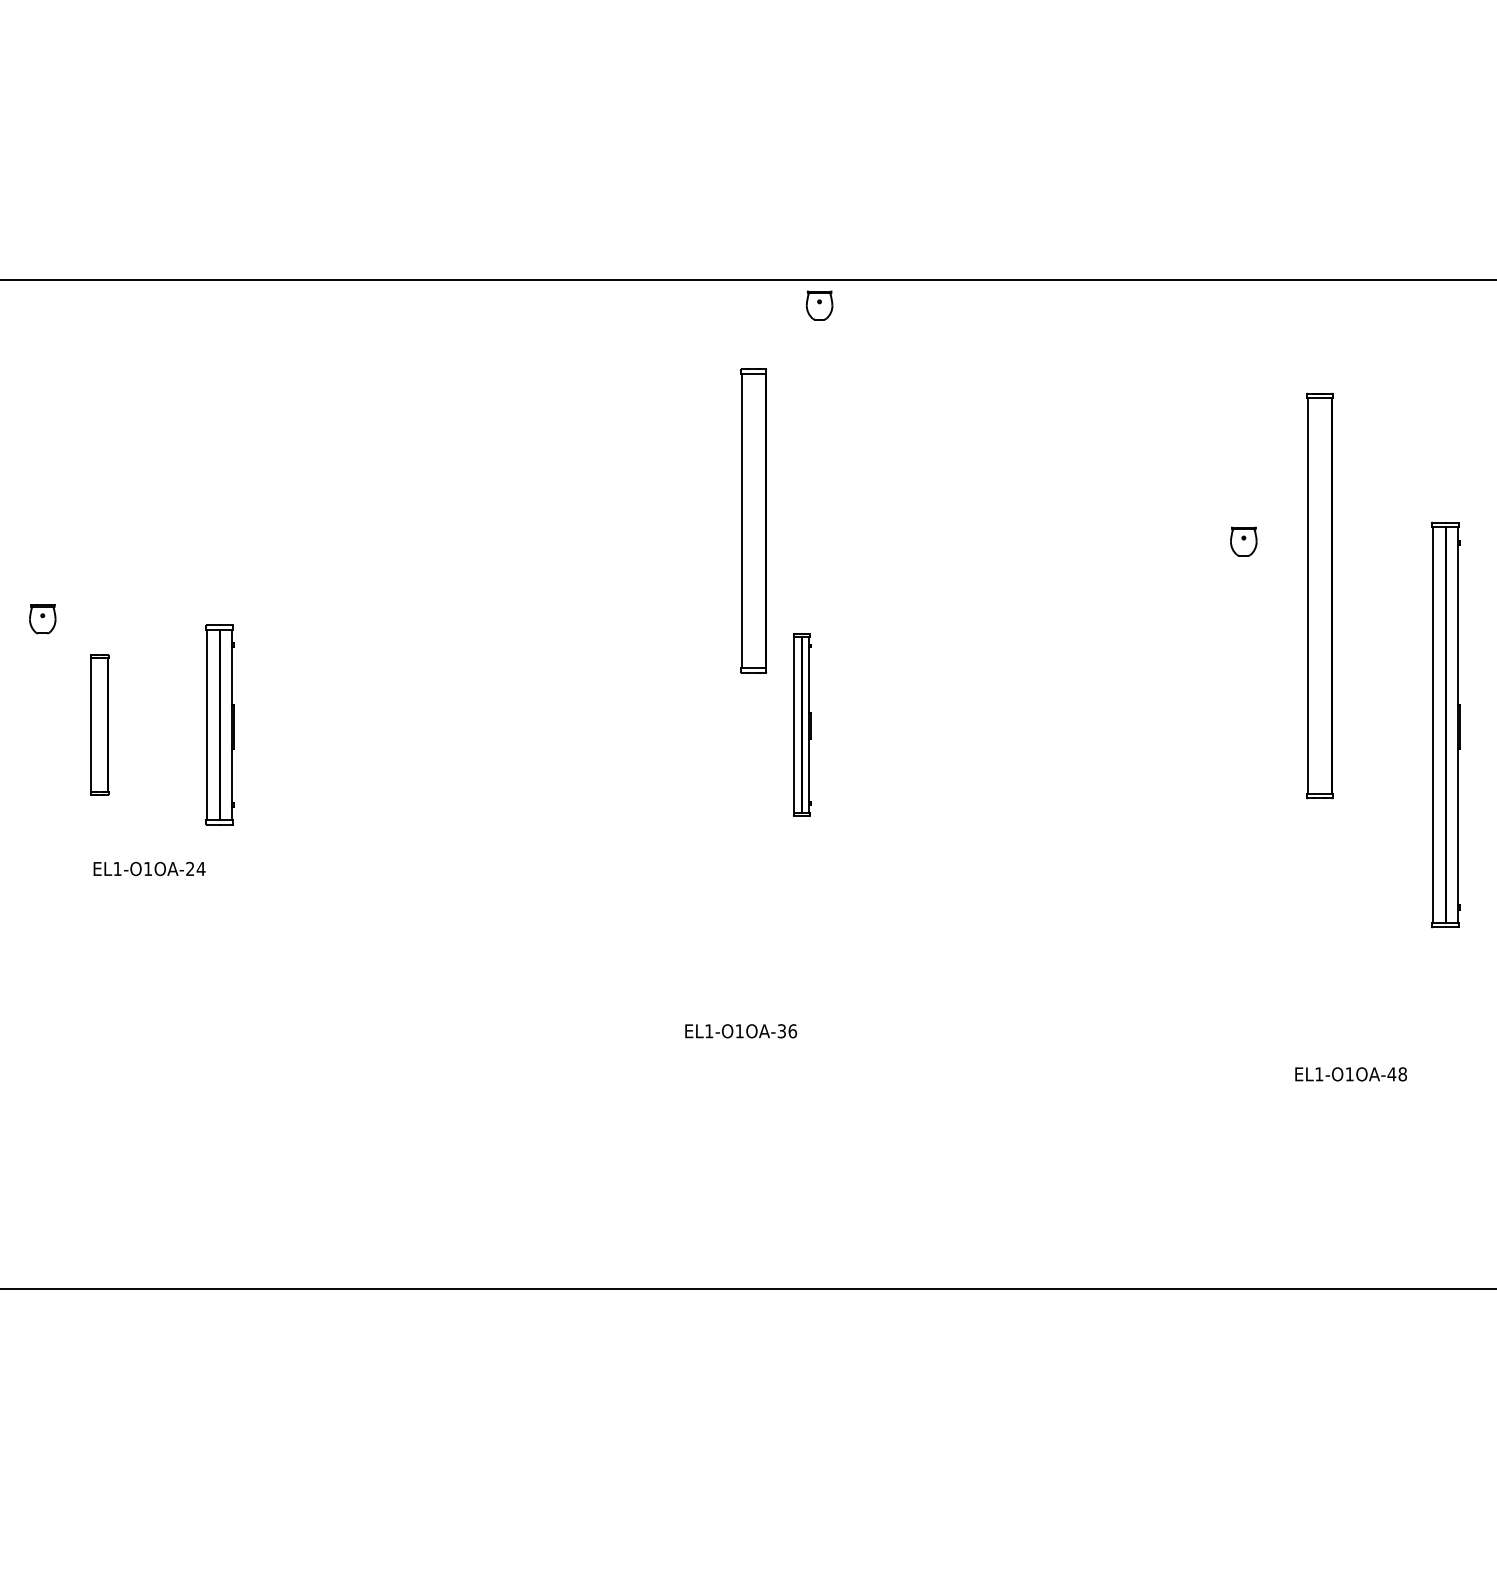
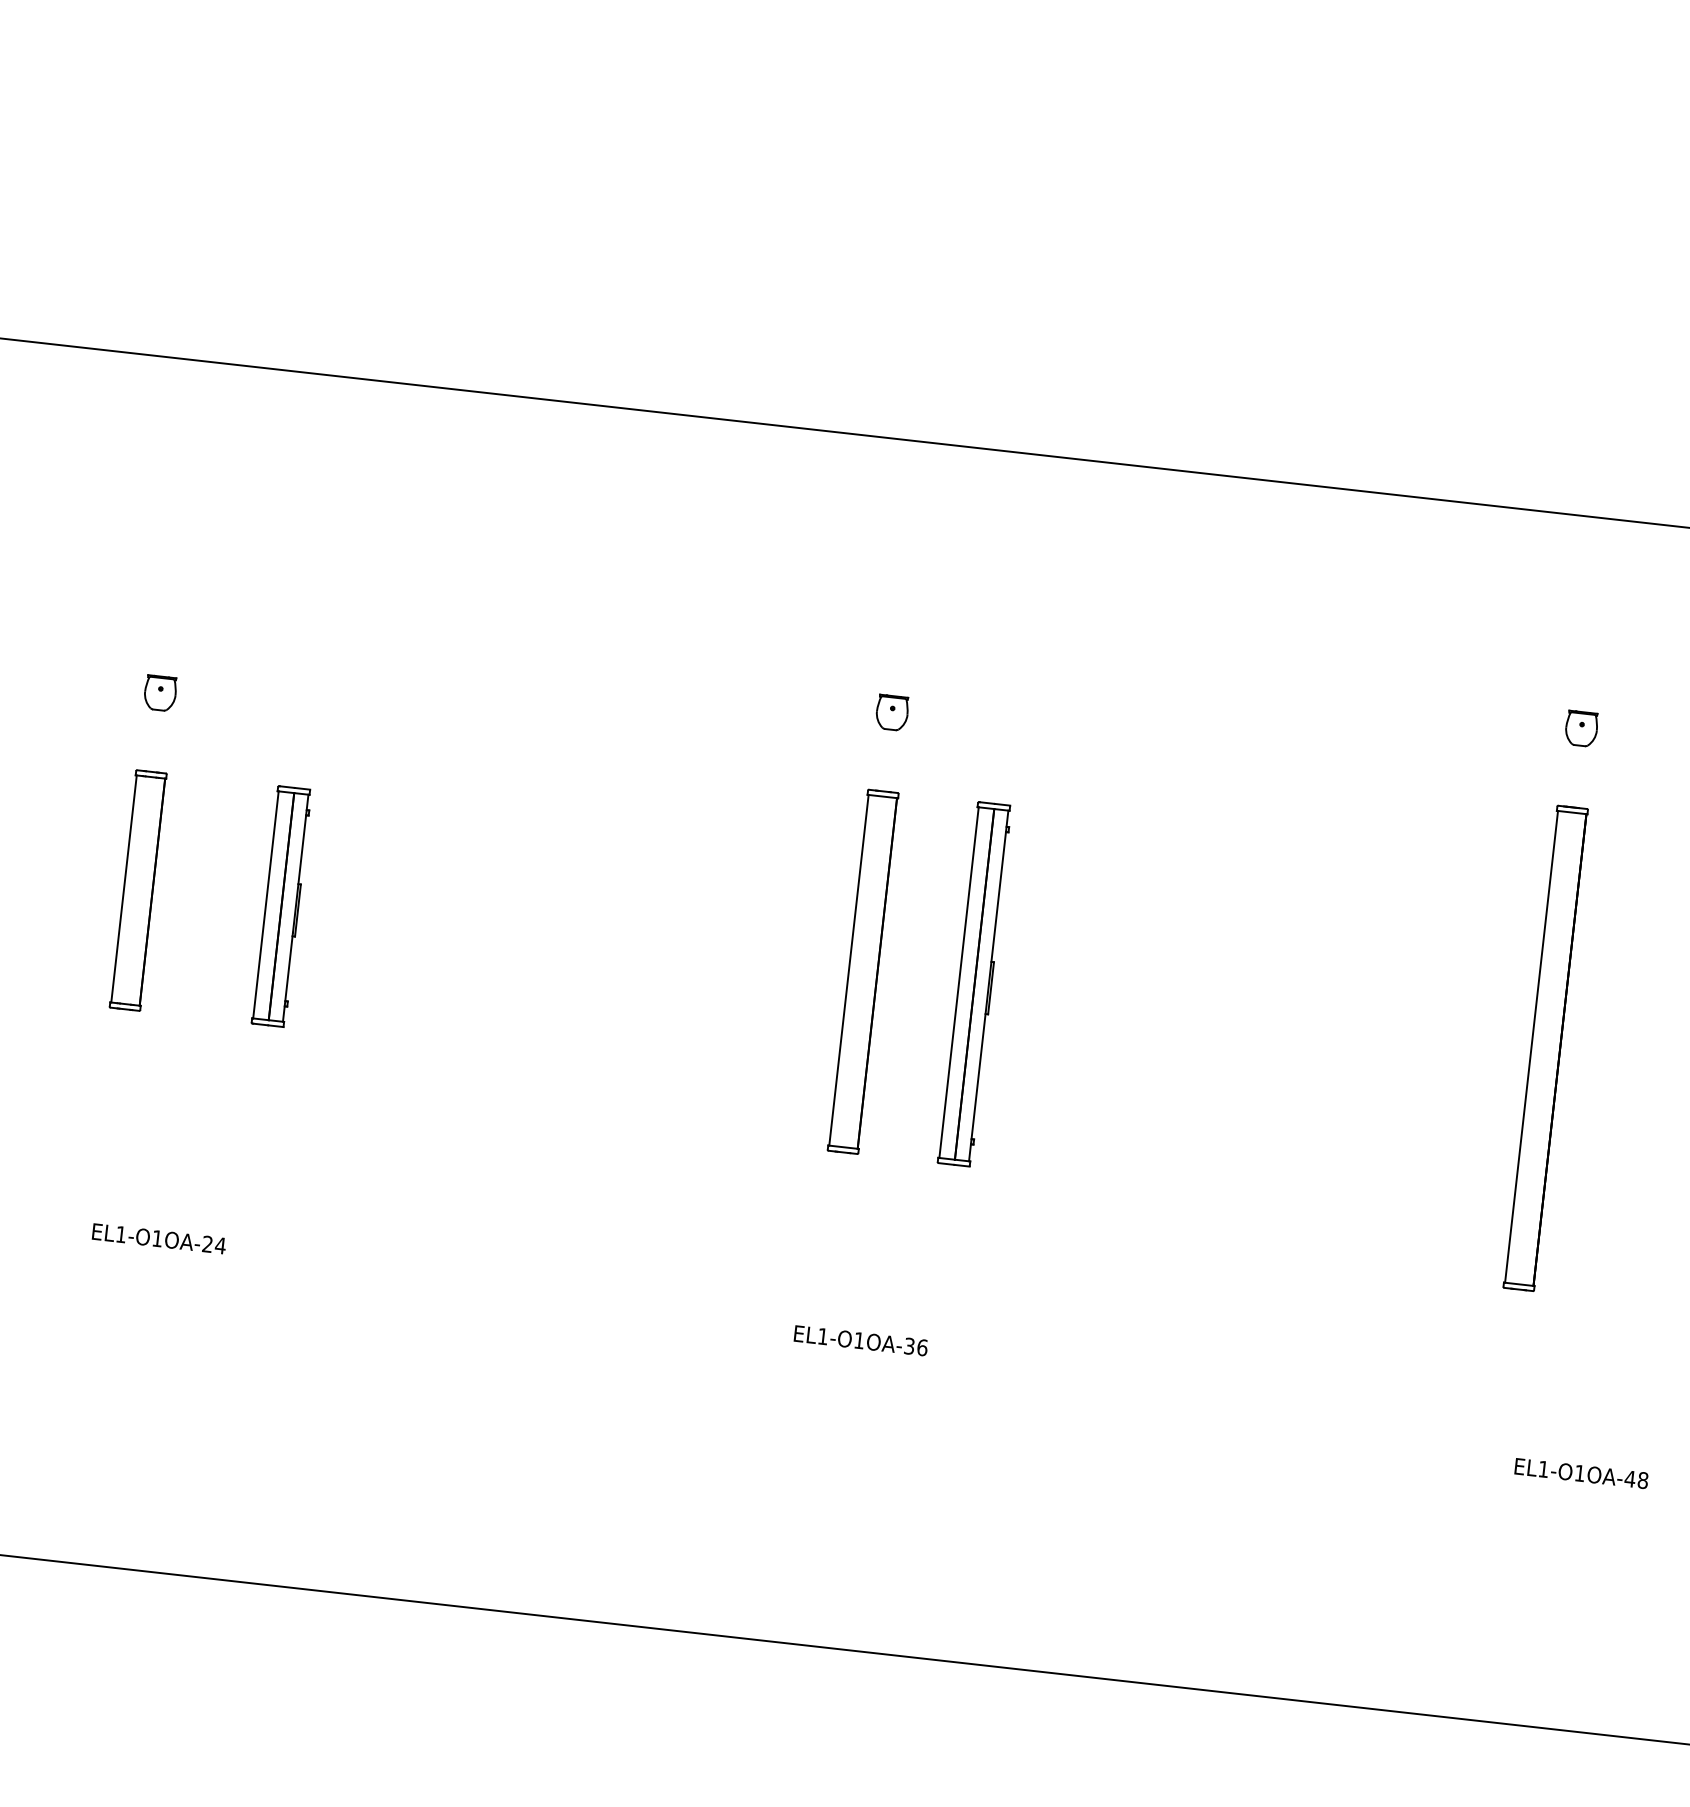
part: (819, 305) -> (892, 712), moved
part: (753, 520) -> (863, 971), moved
part: (1243, 541) -> (1581, 728), moved
part: (1319, 595) -> (1545, 1047), moved
part: (42, 619) -> (160, 693), moved
part: (99, 724) -> (137, 889), size x1.43
part: (801, 724) -> (973, 983), size x1.67
text: (149, 868) -> (159, 1238), moved

